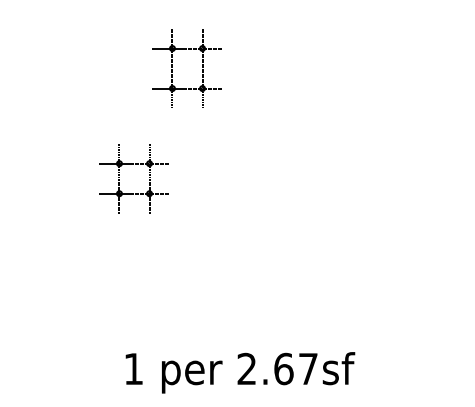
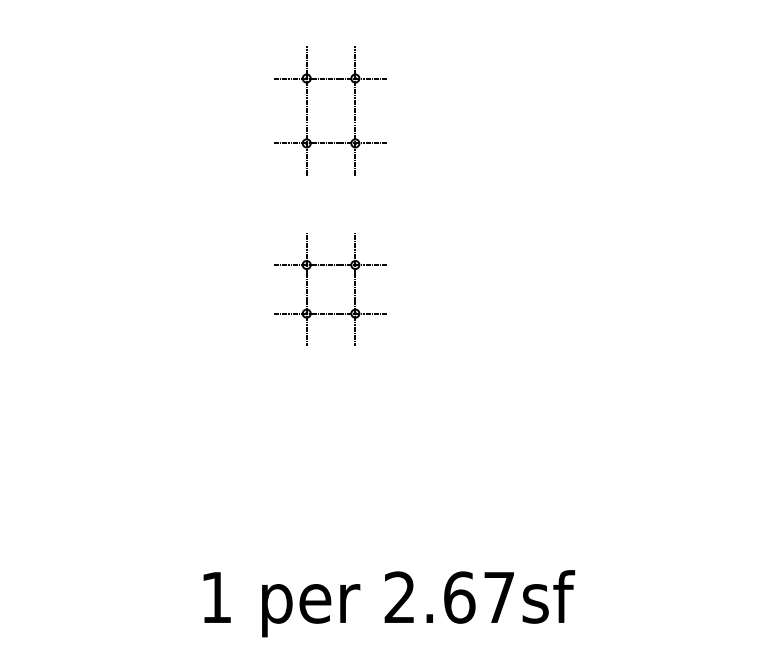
part: (172, 67) -> (306, 109), moved
part: (133, 164) -> (329, 266), moved

